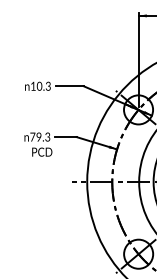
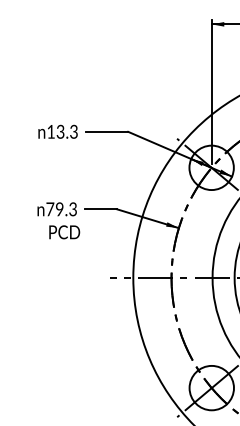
text: (39, 86) -> (60, 132), 10.3 -> 13.3

